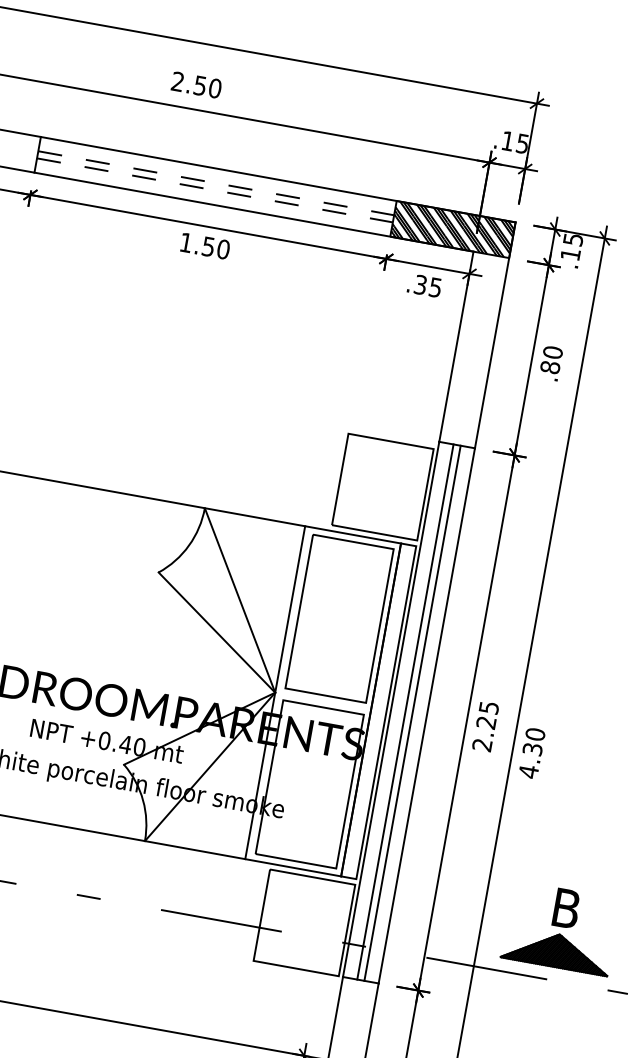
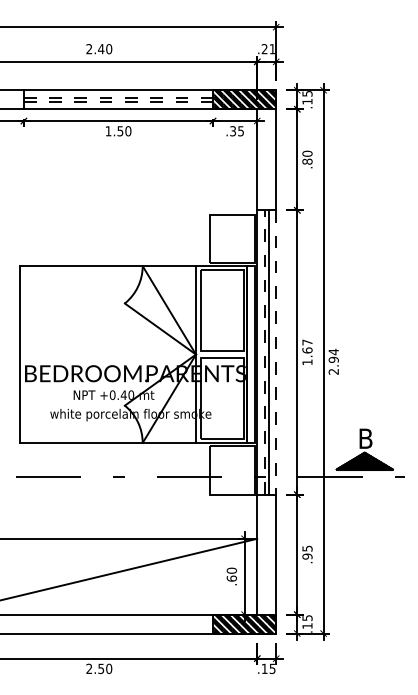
text: (200, 86) -> (101, 49), 2.50 -> 2.40
text: (513, 142) -> (267, 49), .15 -> .21
line: (405, 710) -> (264, 351), solid -> dashed
line: (427, 716) -> (276, 352), solid -> dashed
text: (485, 726) -> (307, 352), 2.25 -> 1.67
text: (531, 752) -> (333, 361), 4.30 -> 2.94

